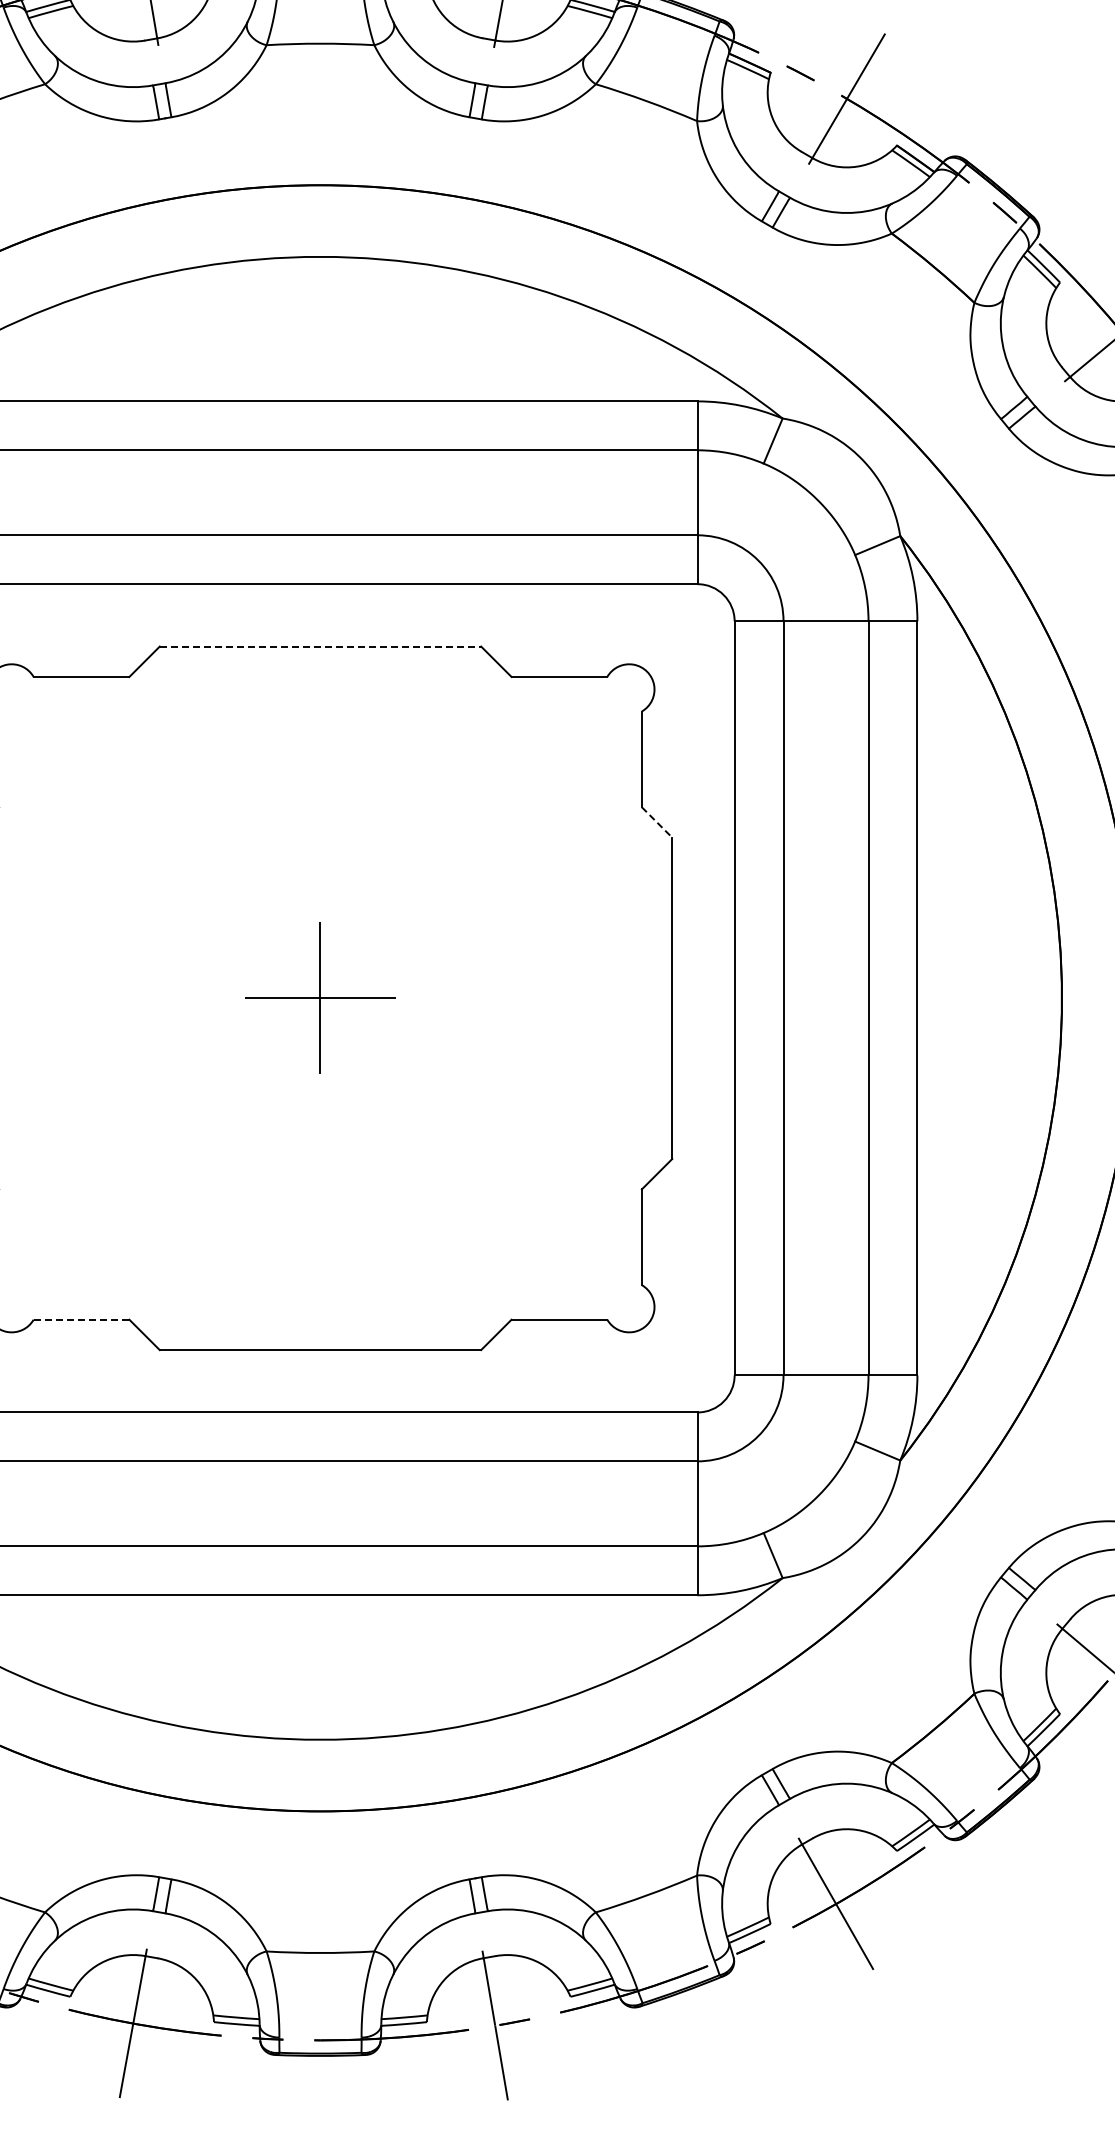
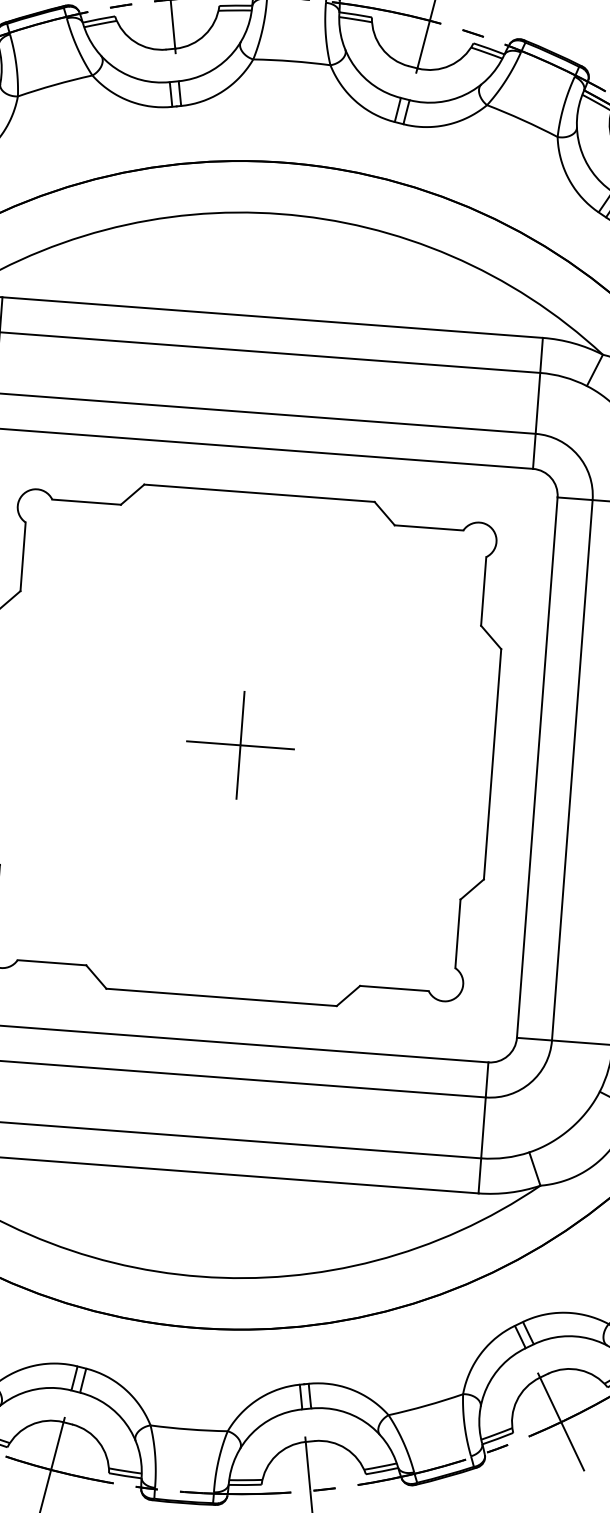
line: (320, 646) -> (259, 493), dashed -> solid
line: (657, 822) -> (491, 637), dashed -> solid
line: (81, 1319) -> (51, 962), dashed -> solid

